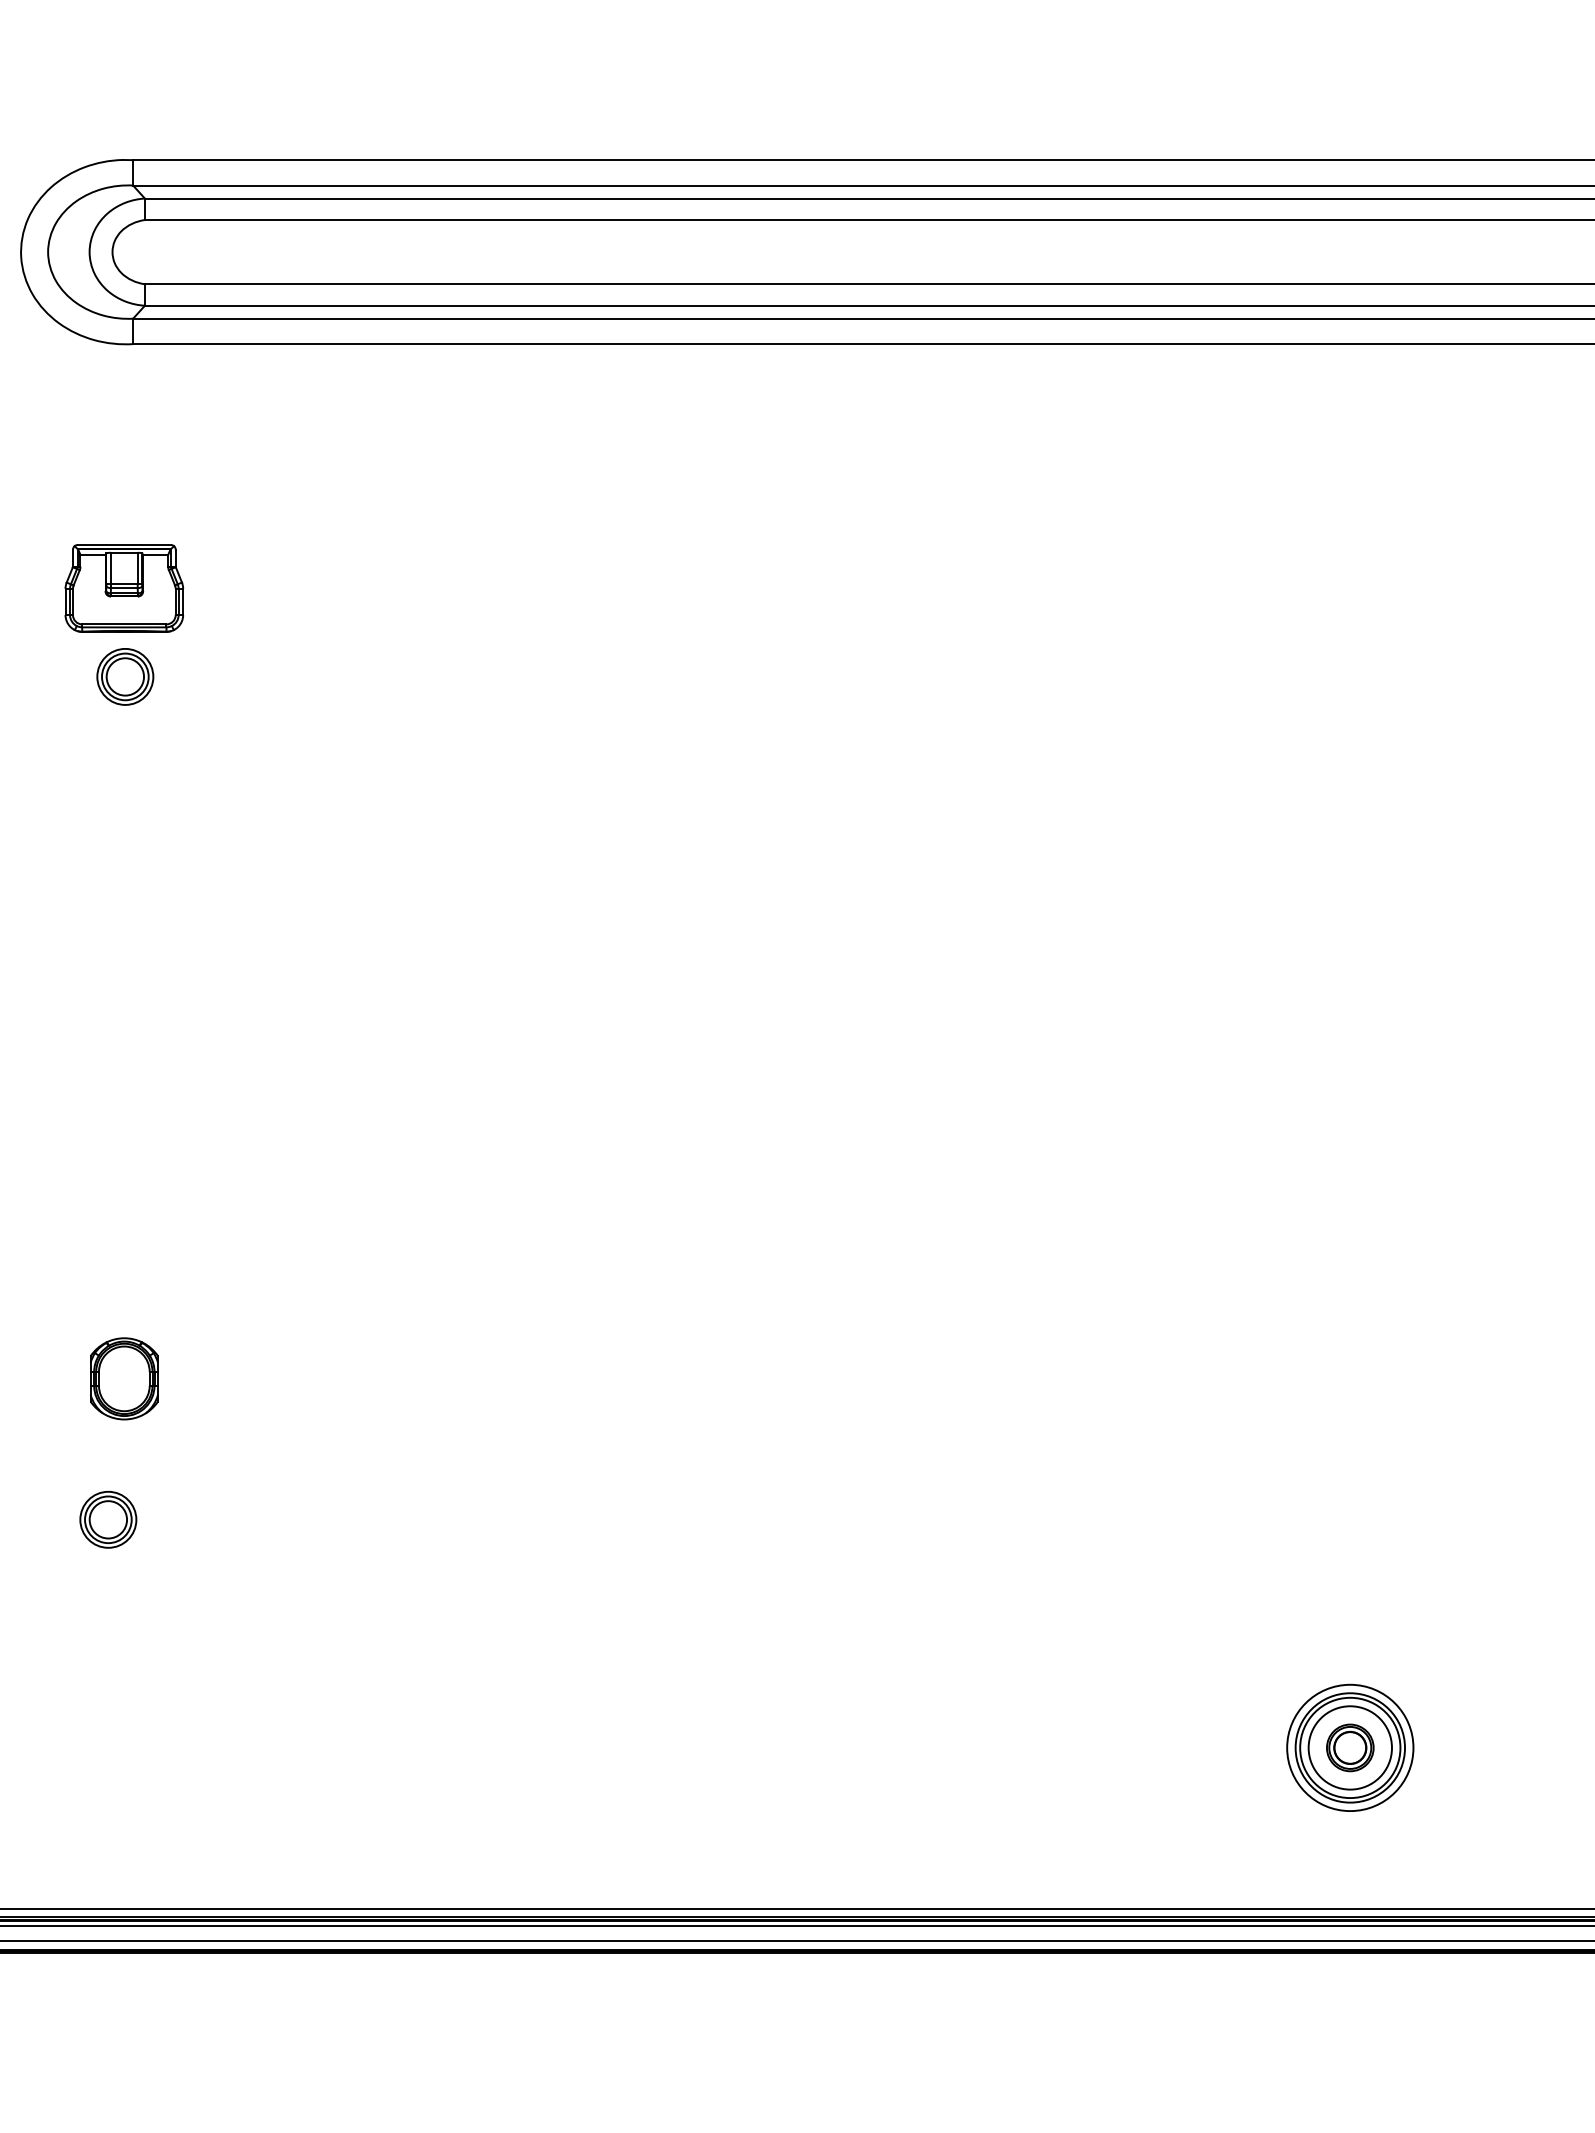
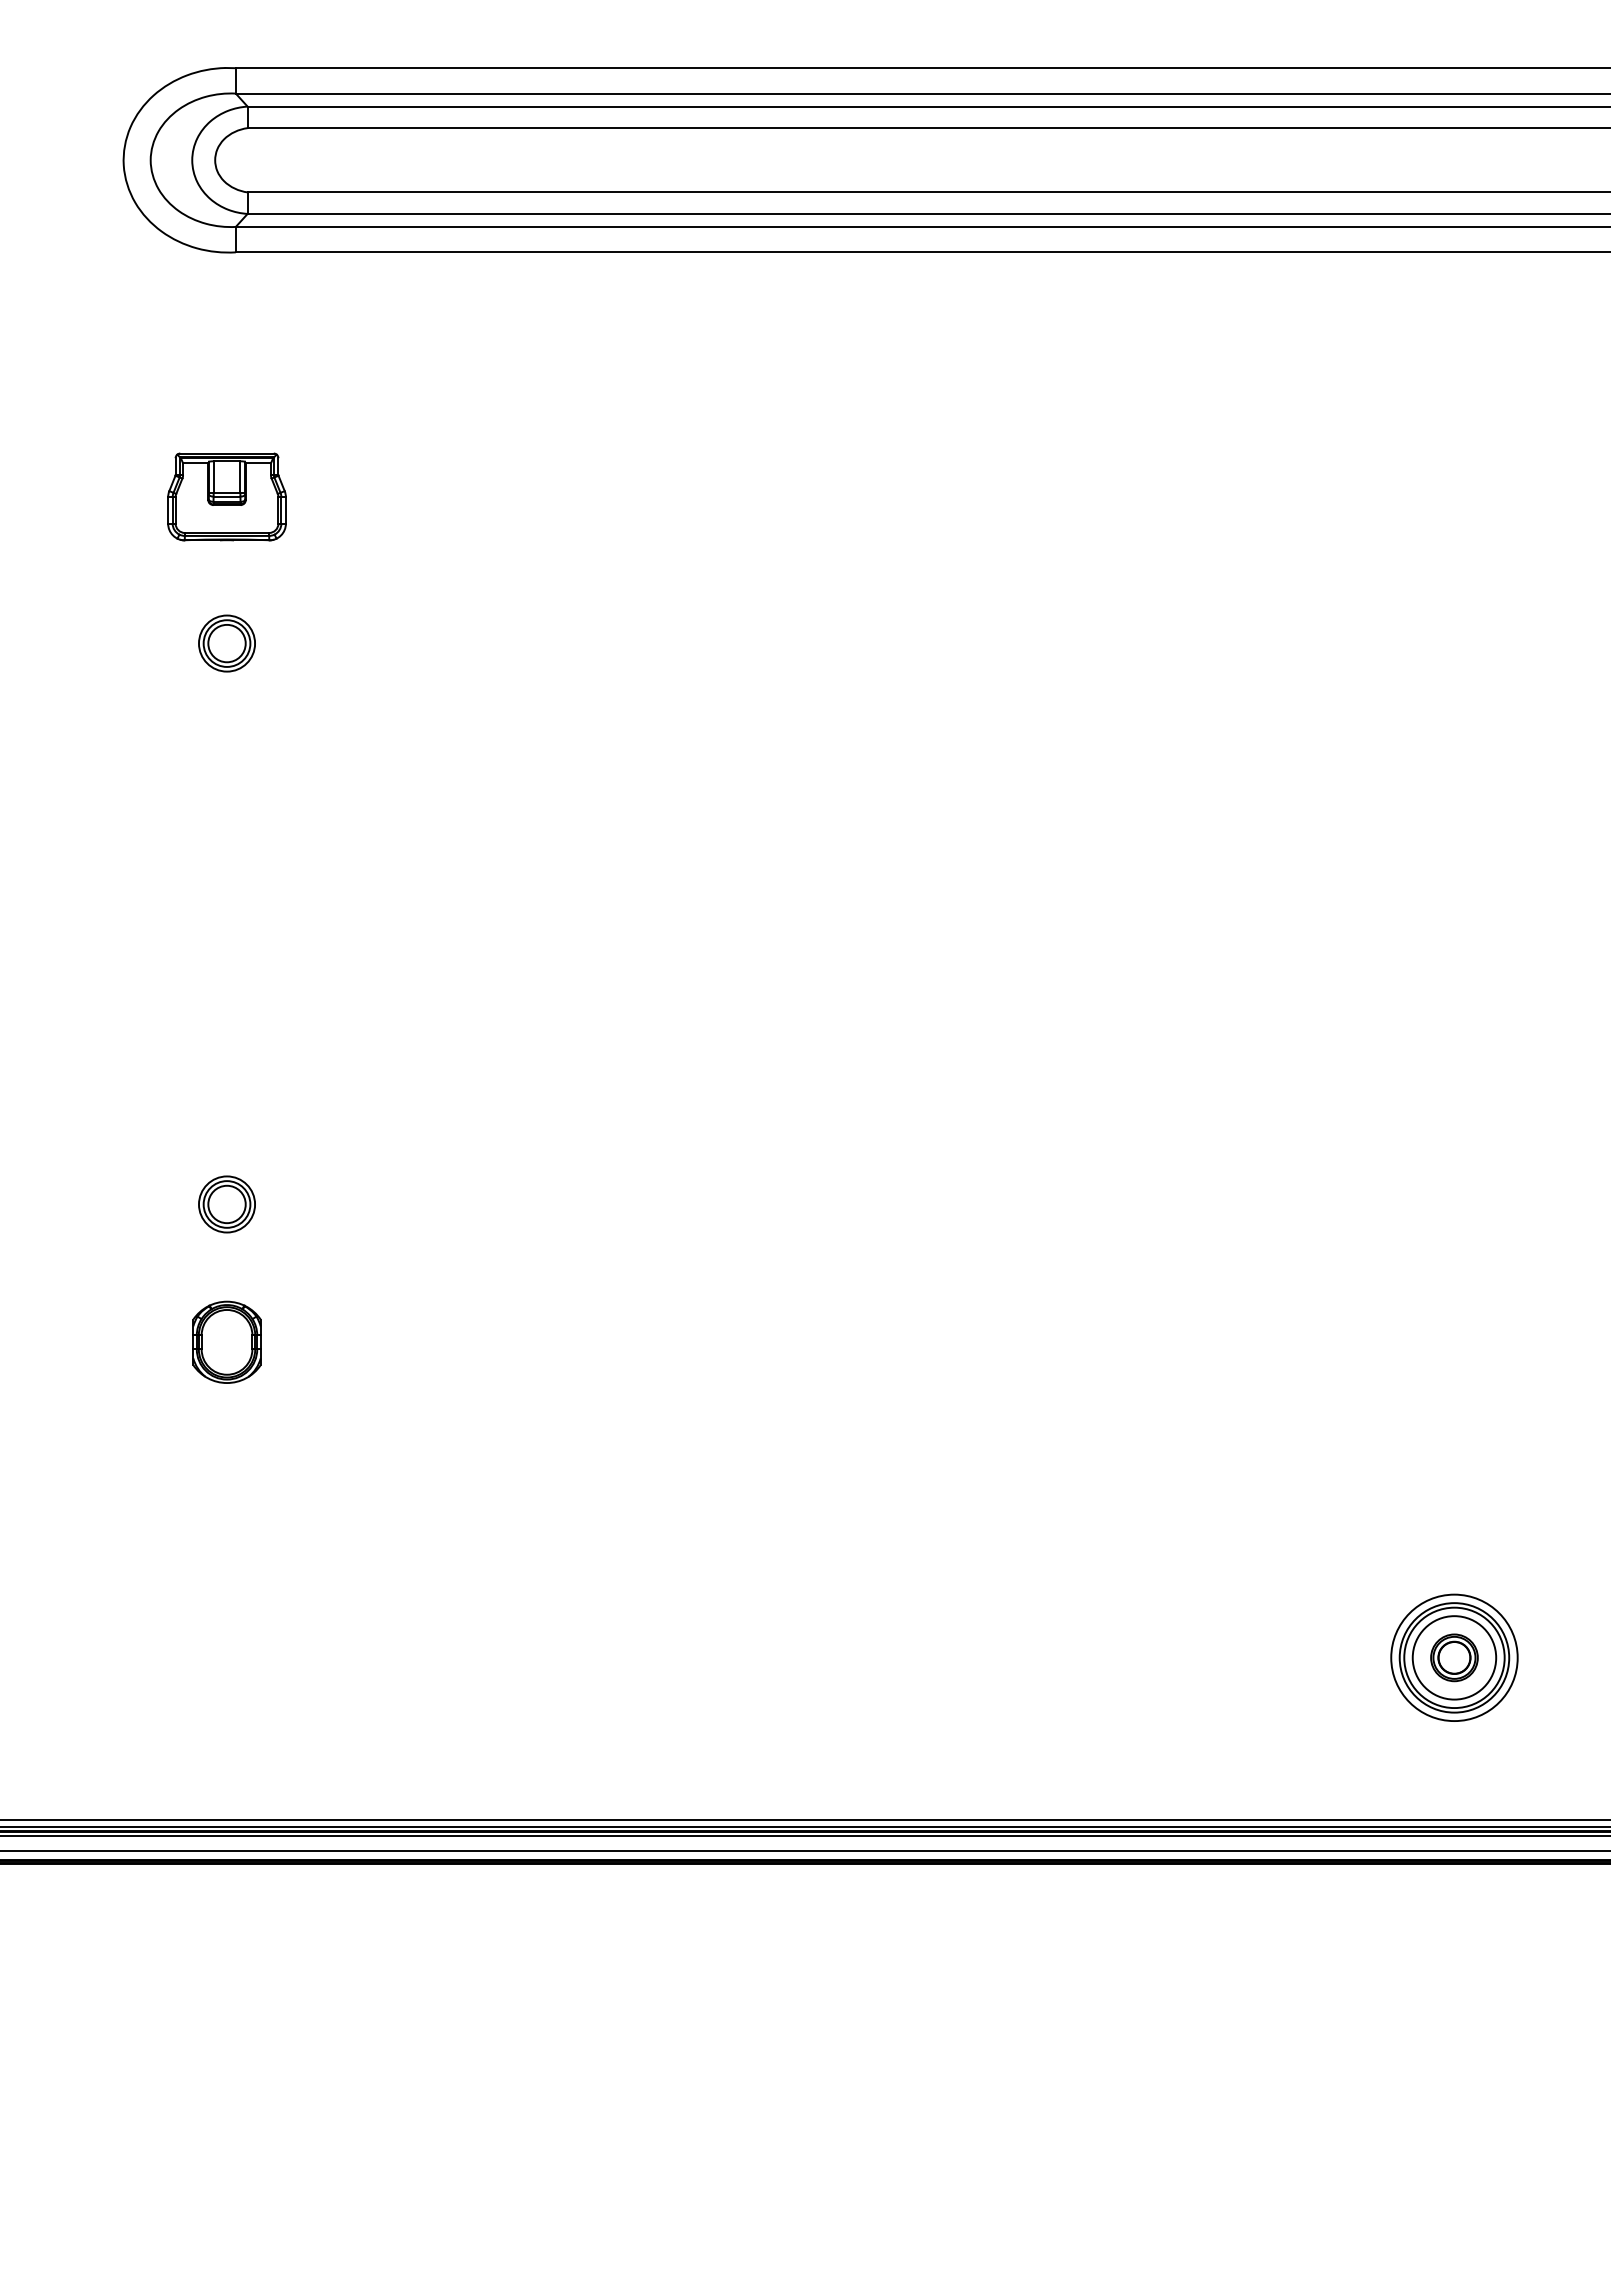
part: (124, 676) -> (226, 643), moved
part: (123, 1378) -> (226, 1341), moved
part: (107, 1519) -> (226, 1204), moved

